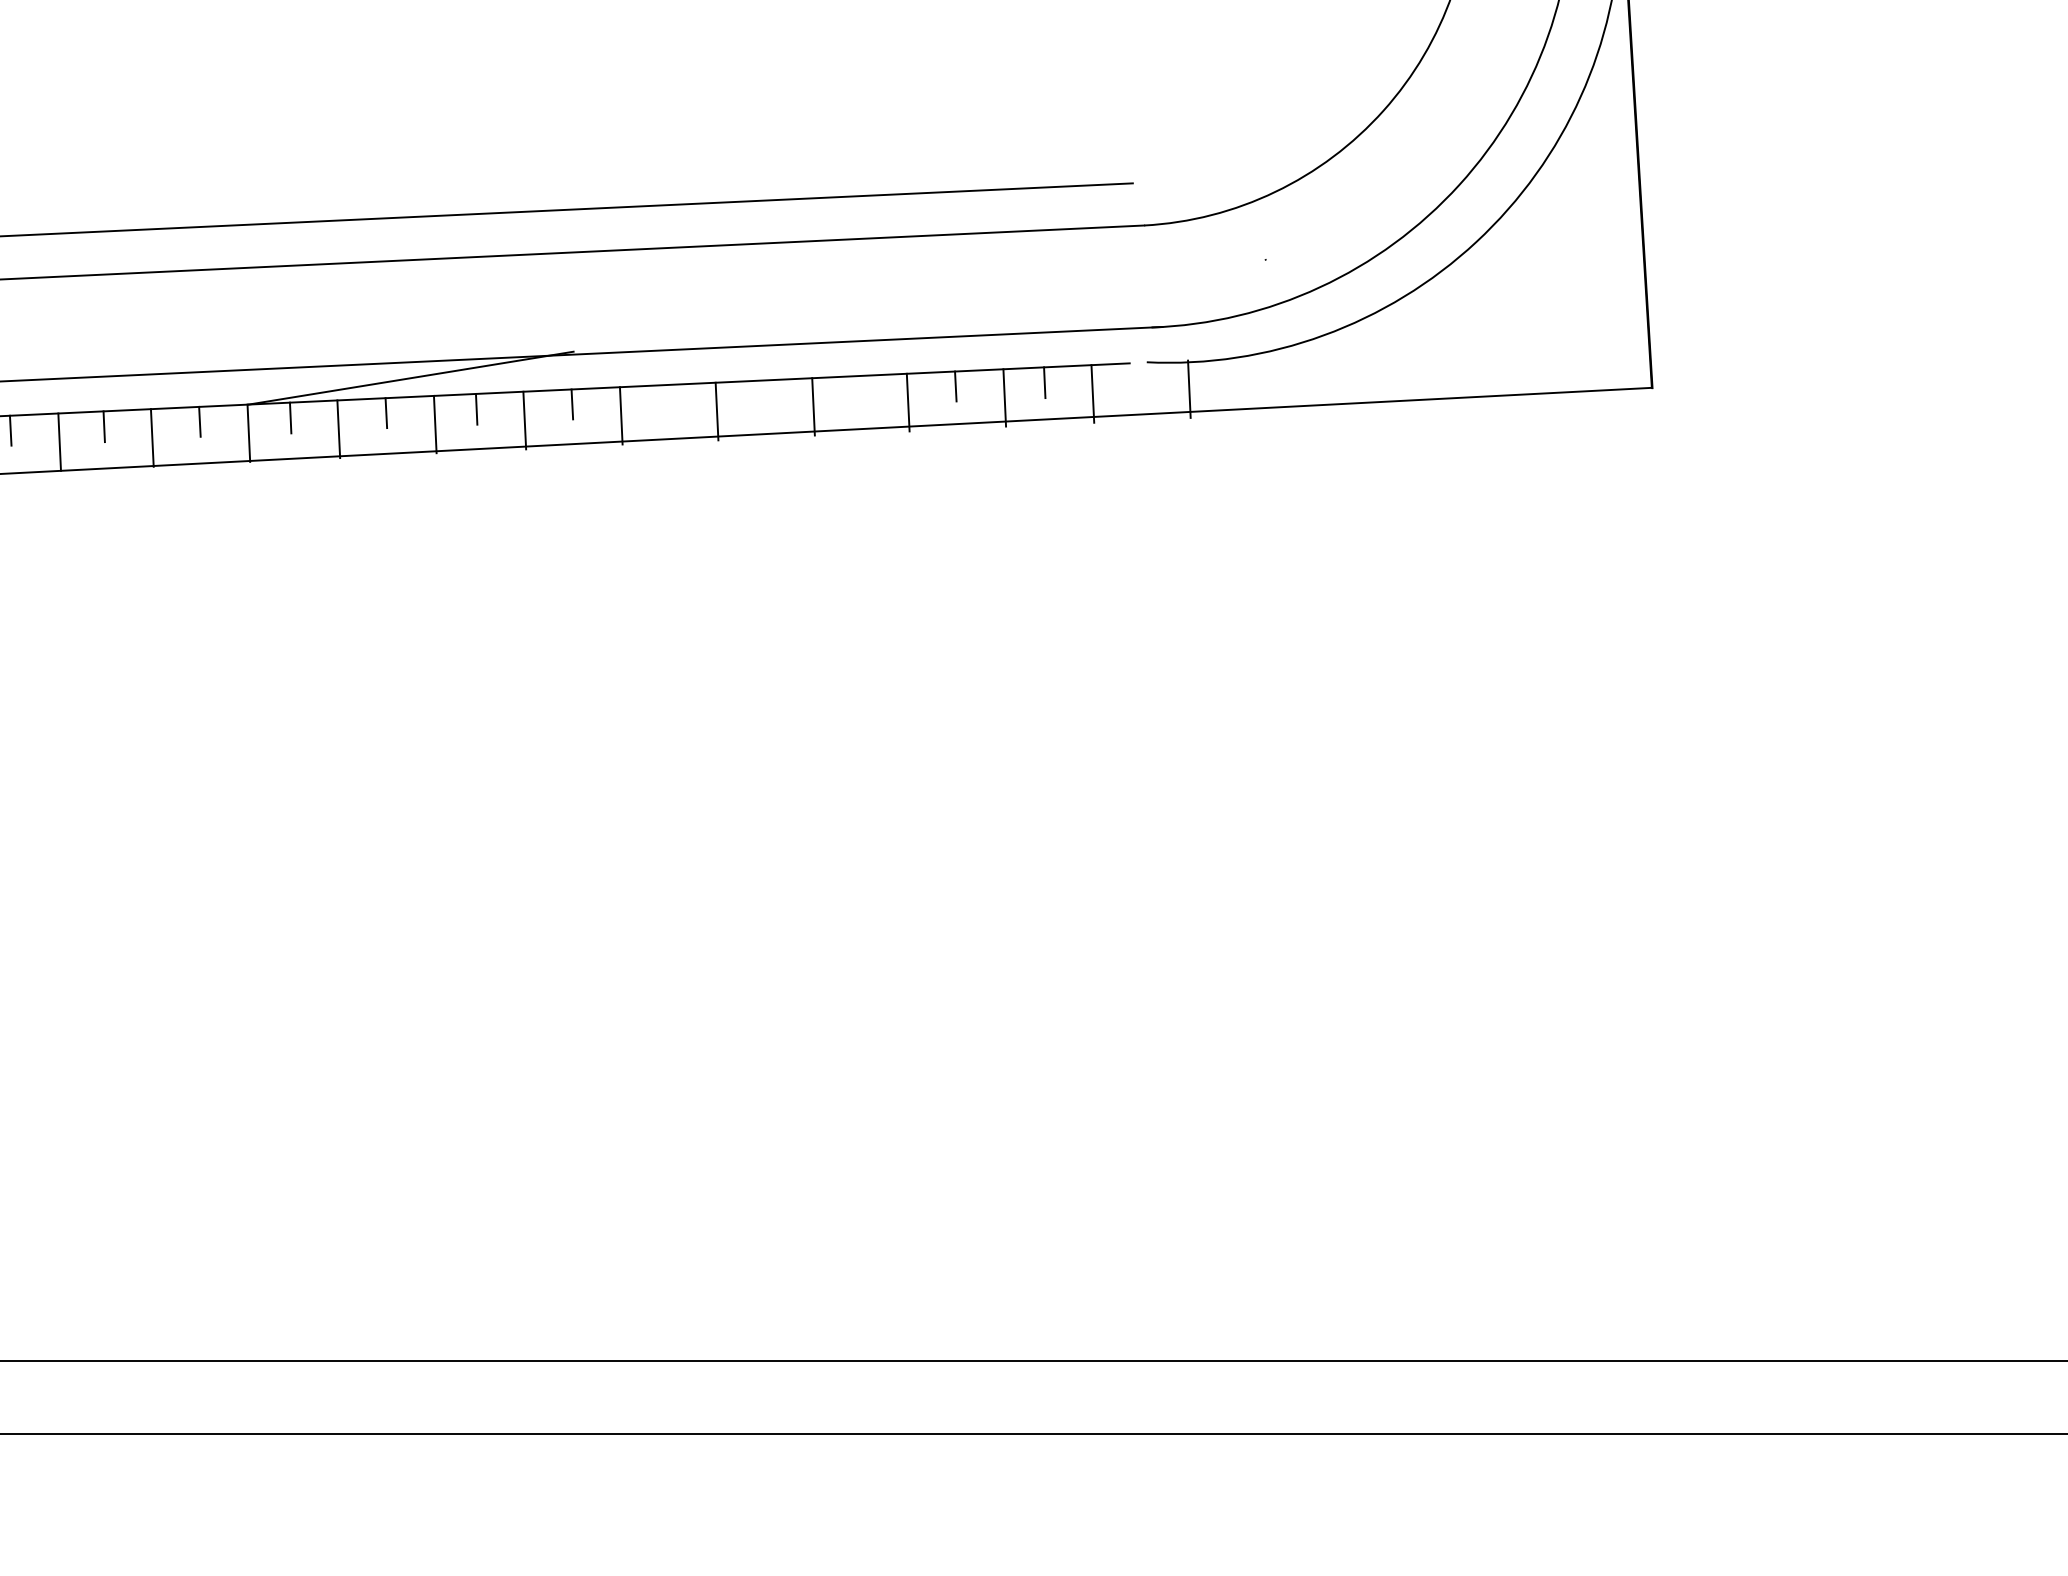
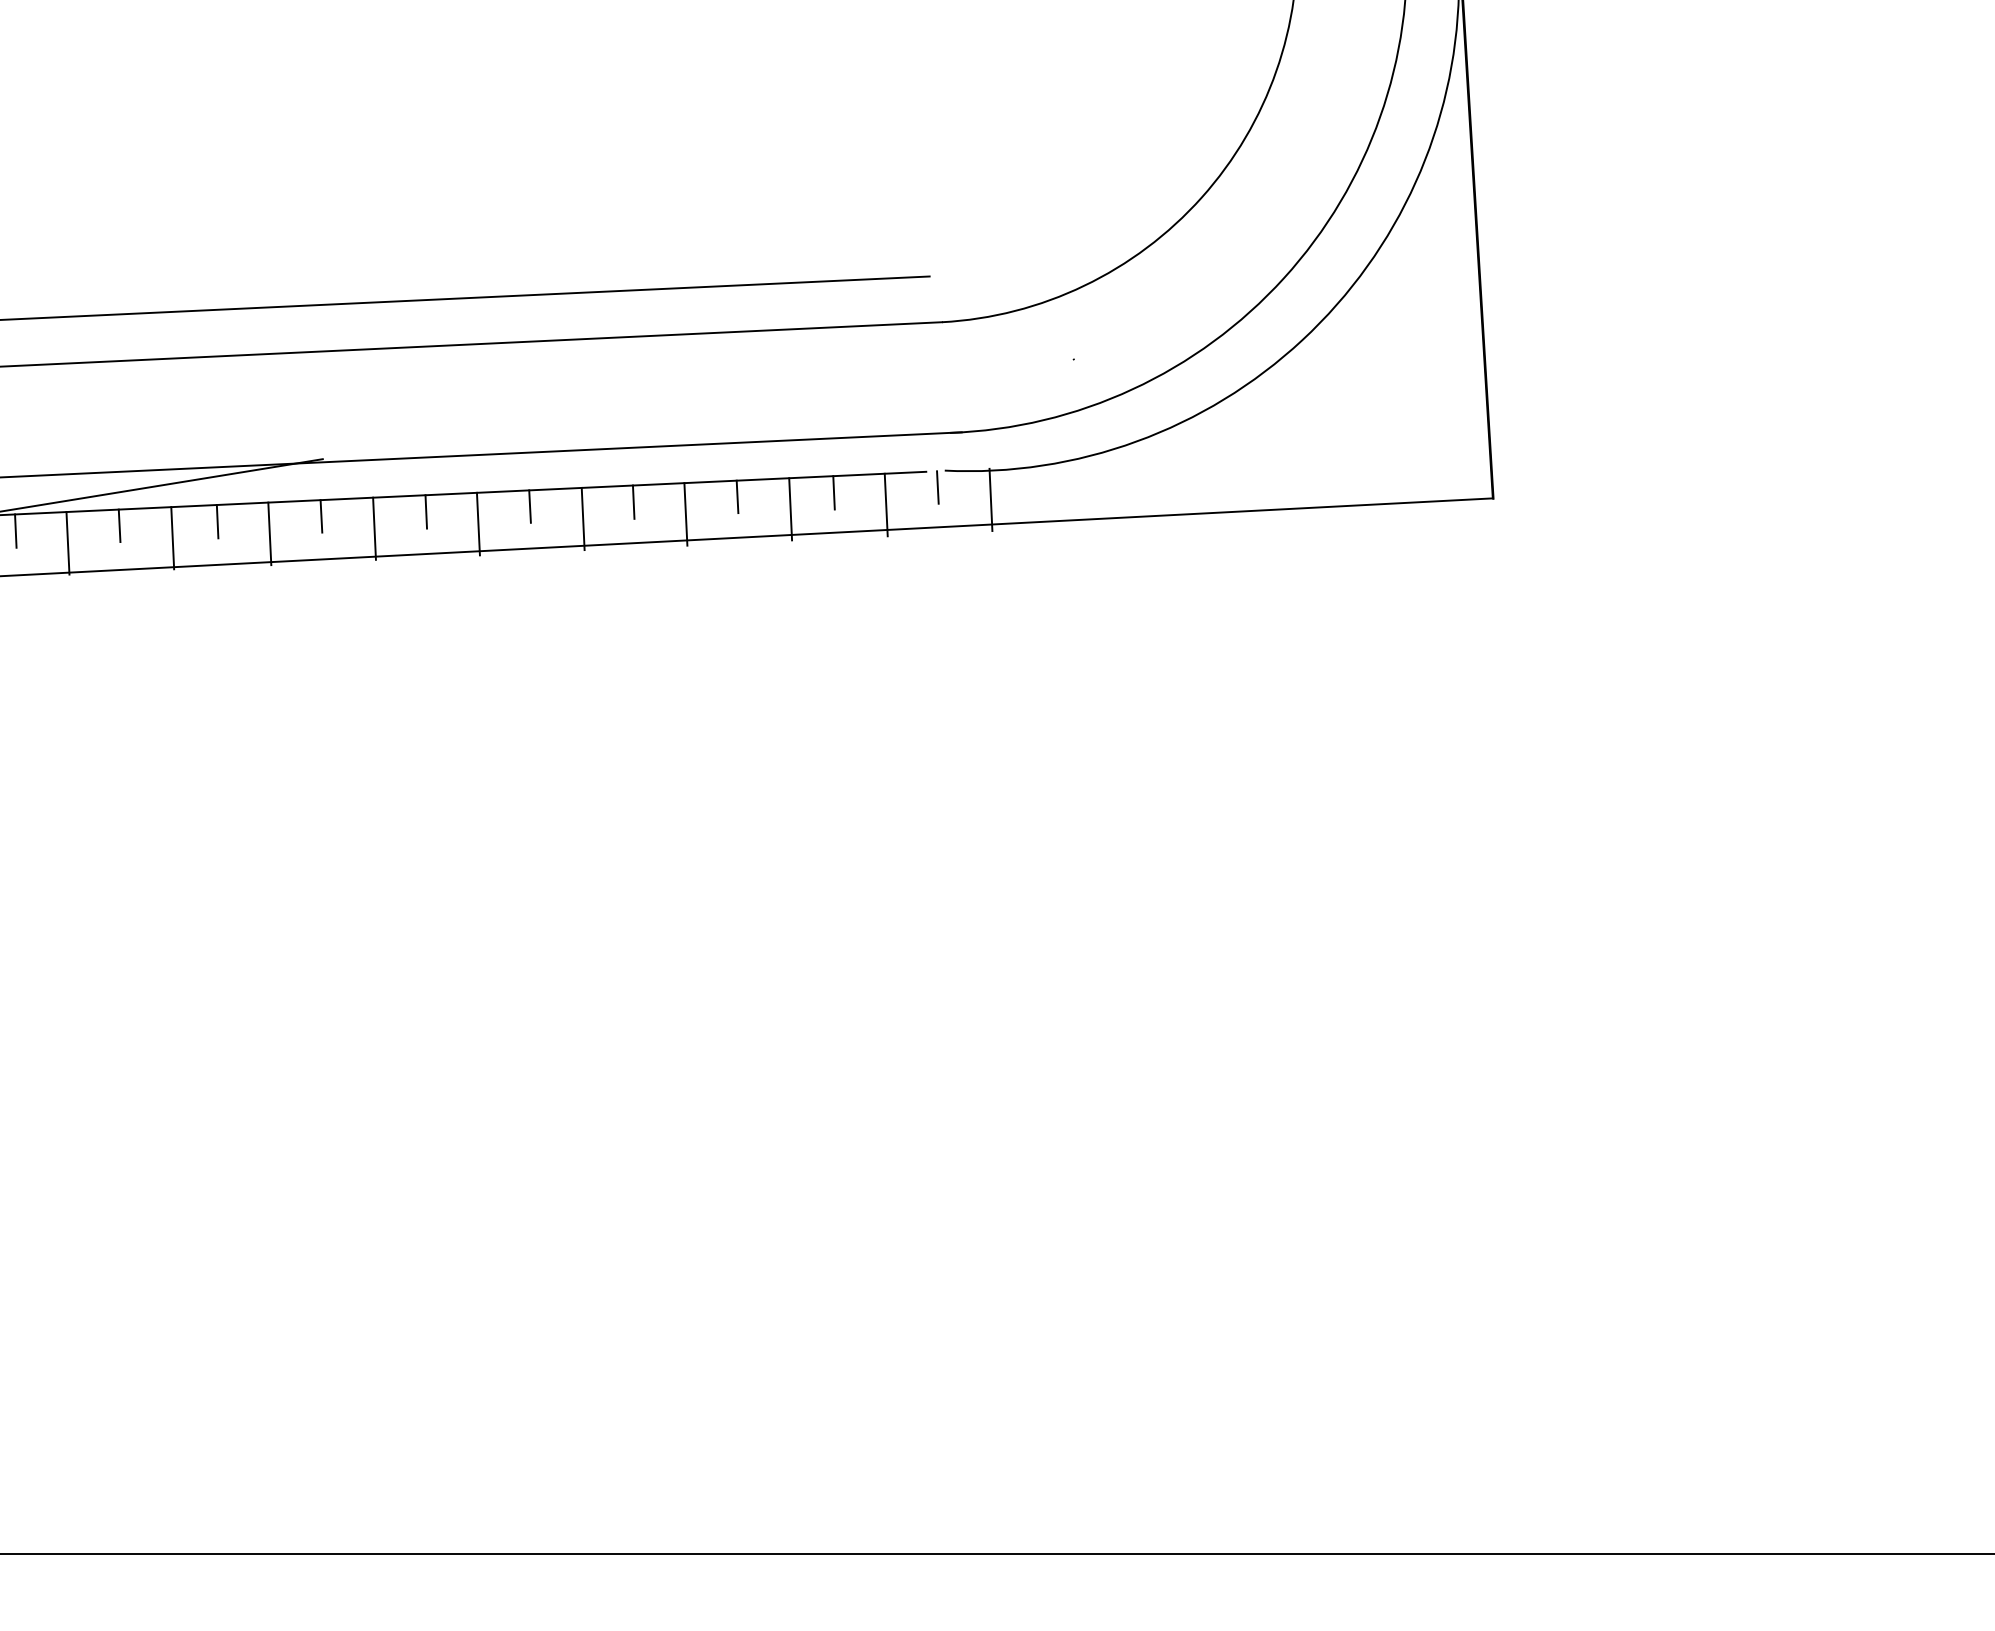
line: (1140, 377) -> (937, 487), added
line: (859, 391) -> (633, 502), added
line: (764, 395) -> (529, 506), added
line: (668, 399) -> (425, 511), added

